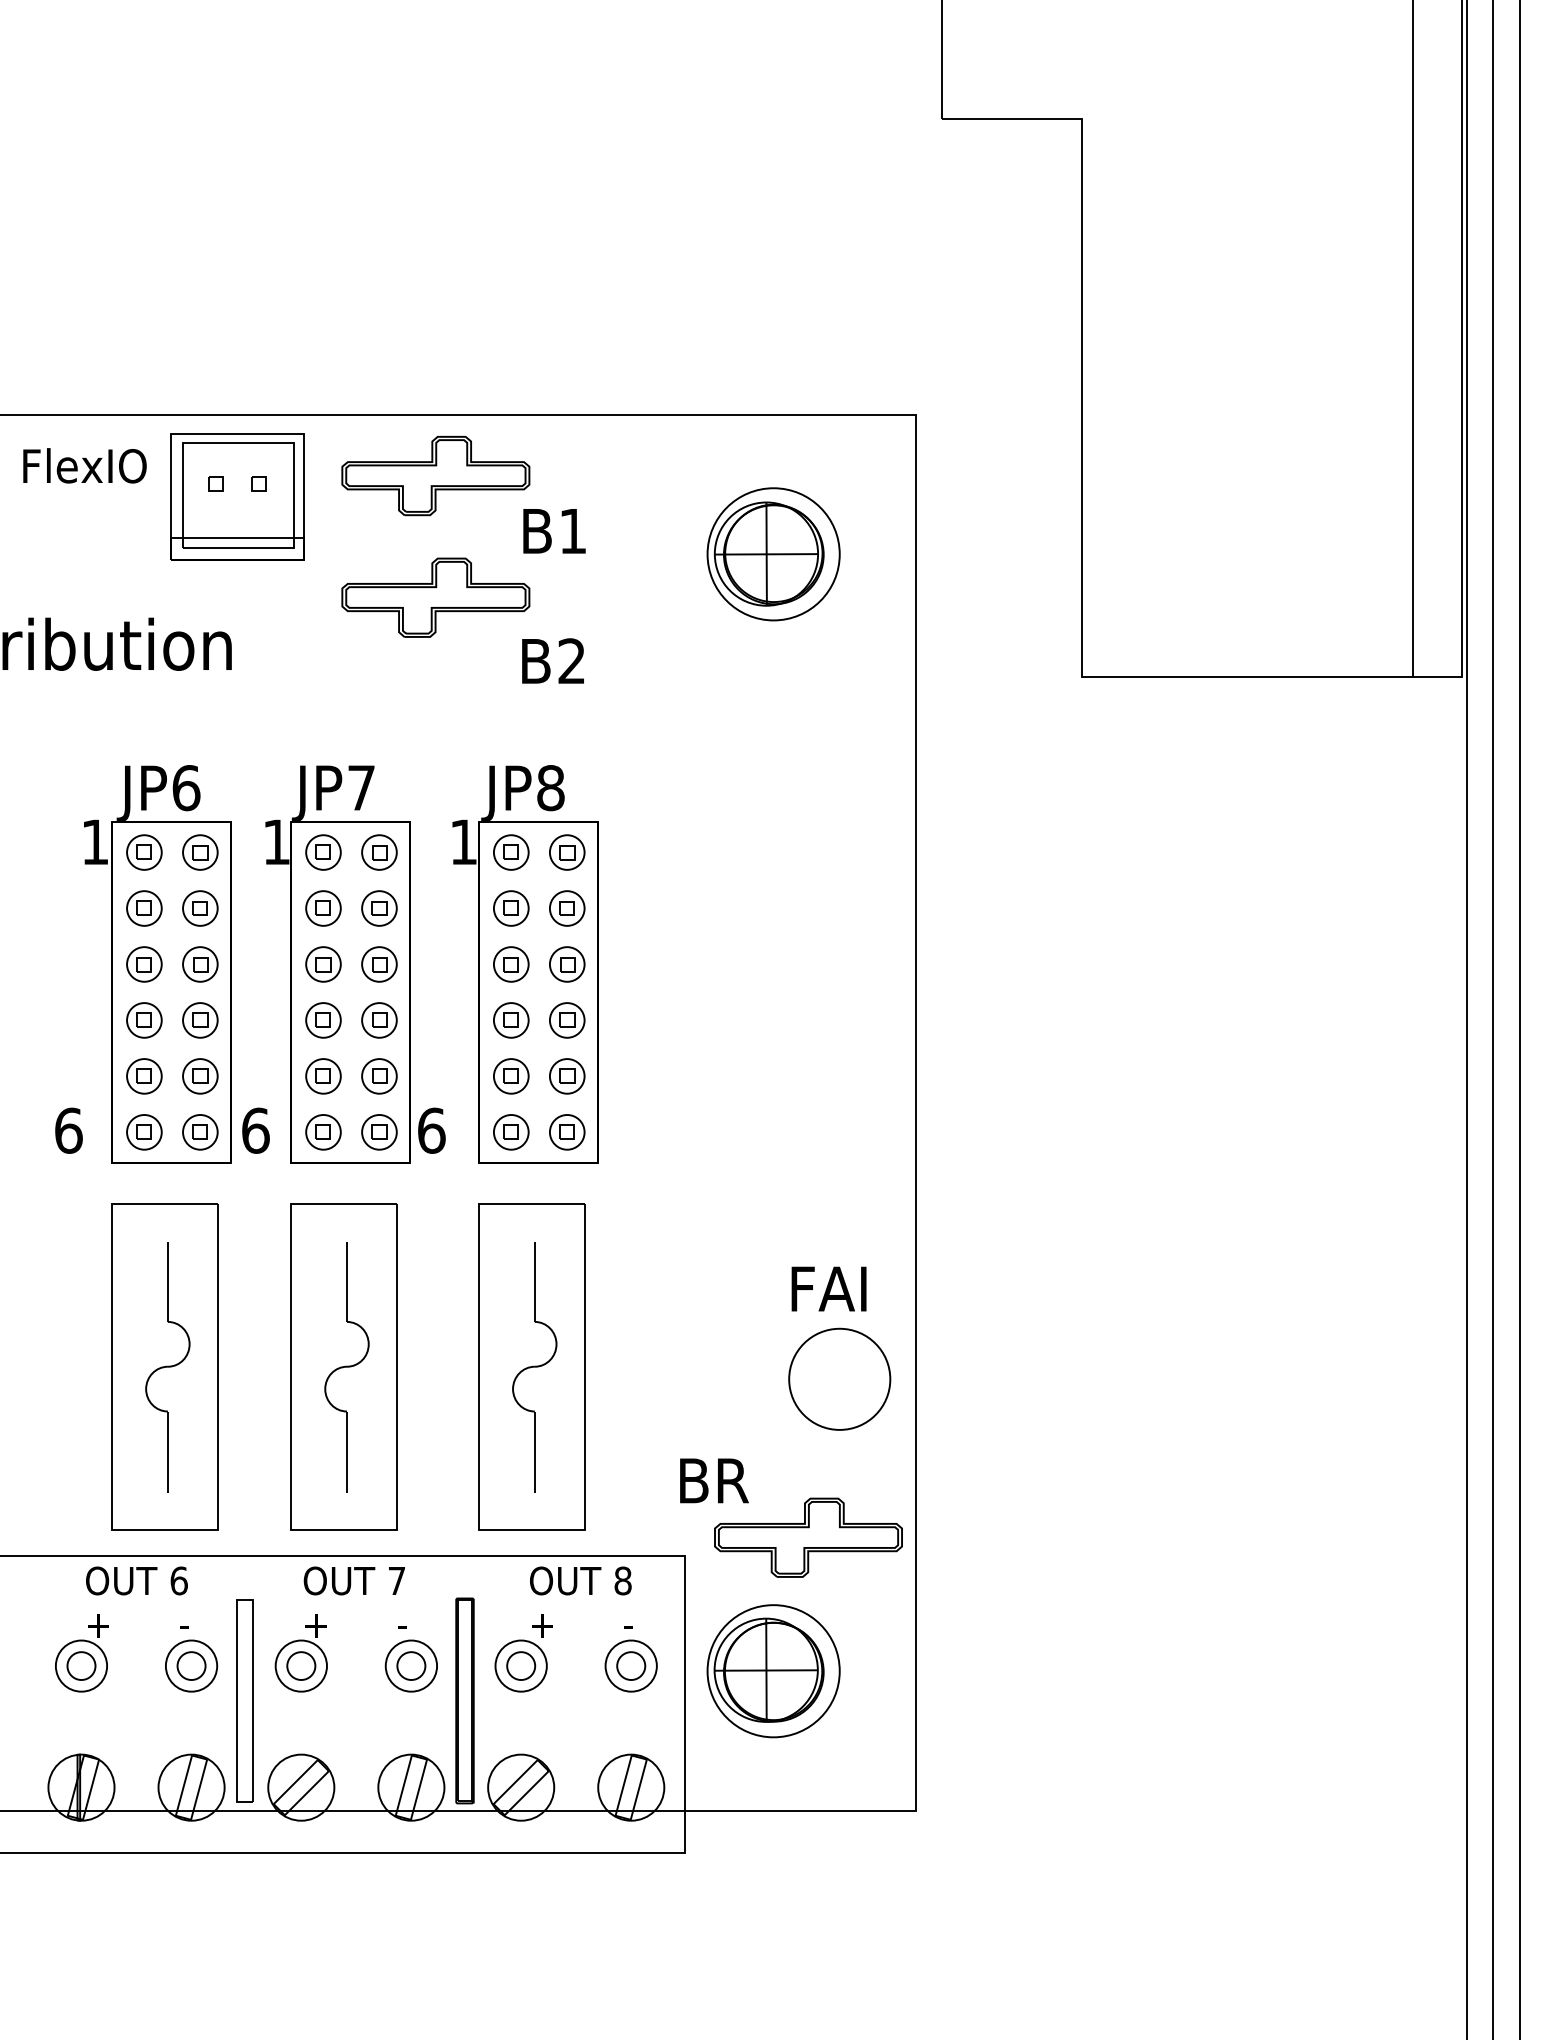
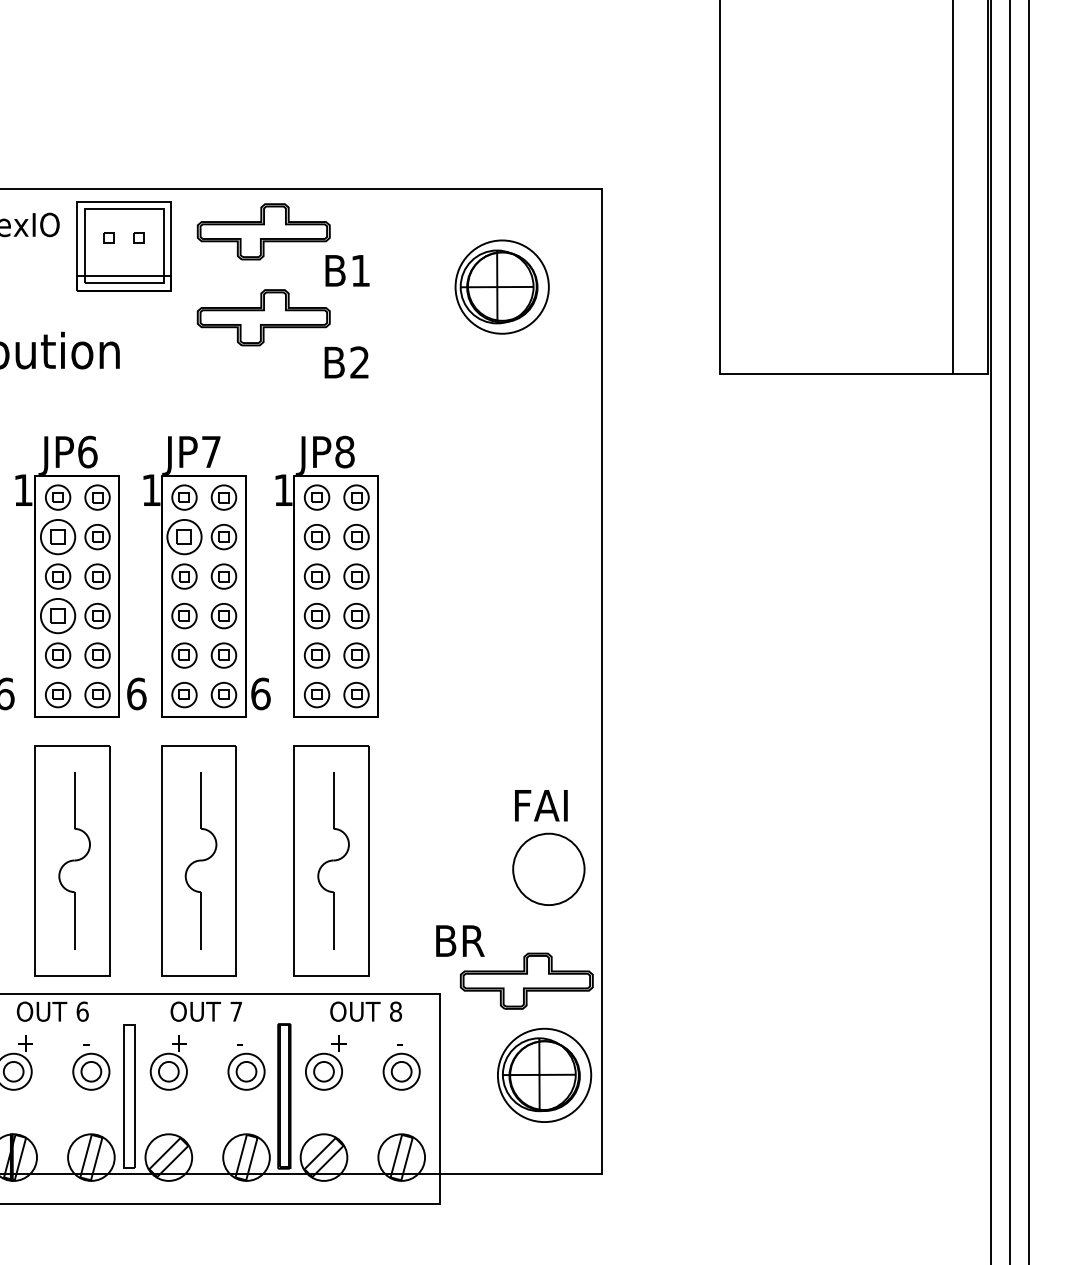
part: (144, 908) -> (58, 537), size x1.4
part: (323, 908) -> (184, 537), size x1.4
part: (144, 1020) -> (58, 616), size x1.4
part: (773, 1671) -> (544, 1075), moved

